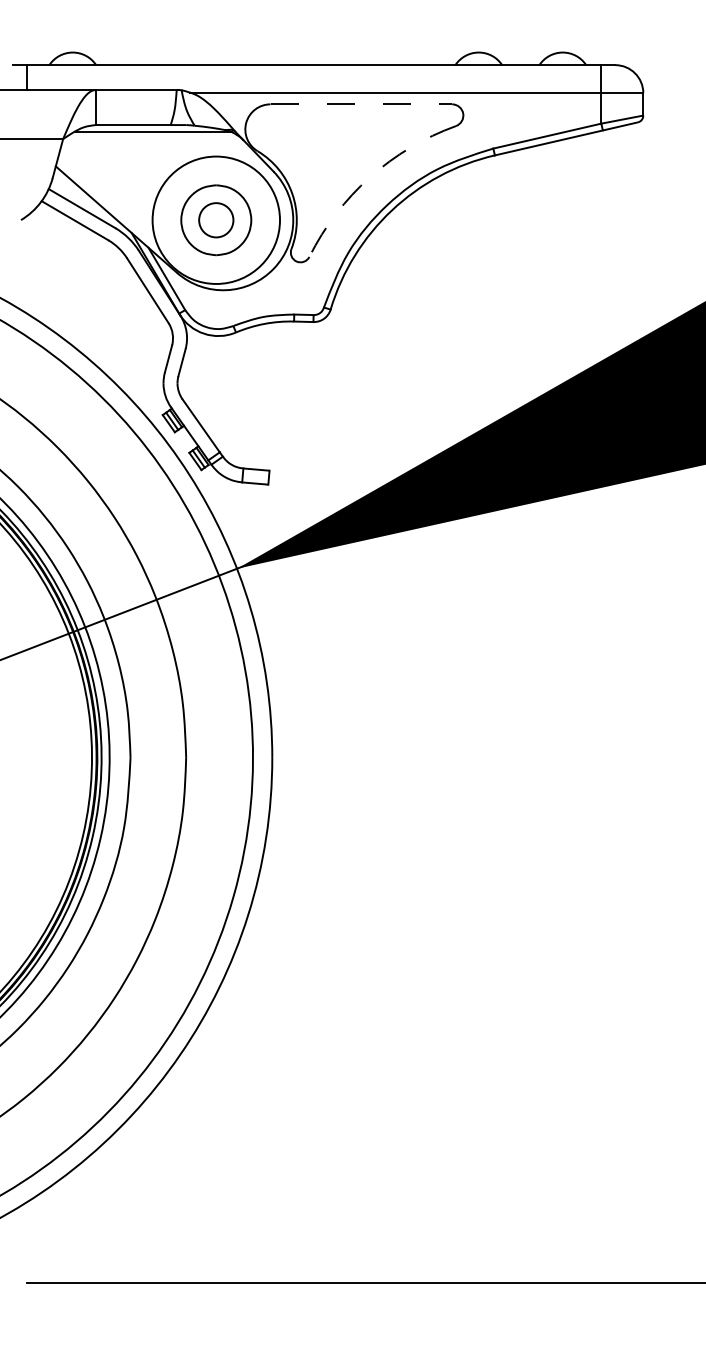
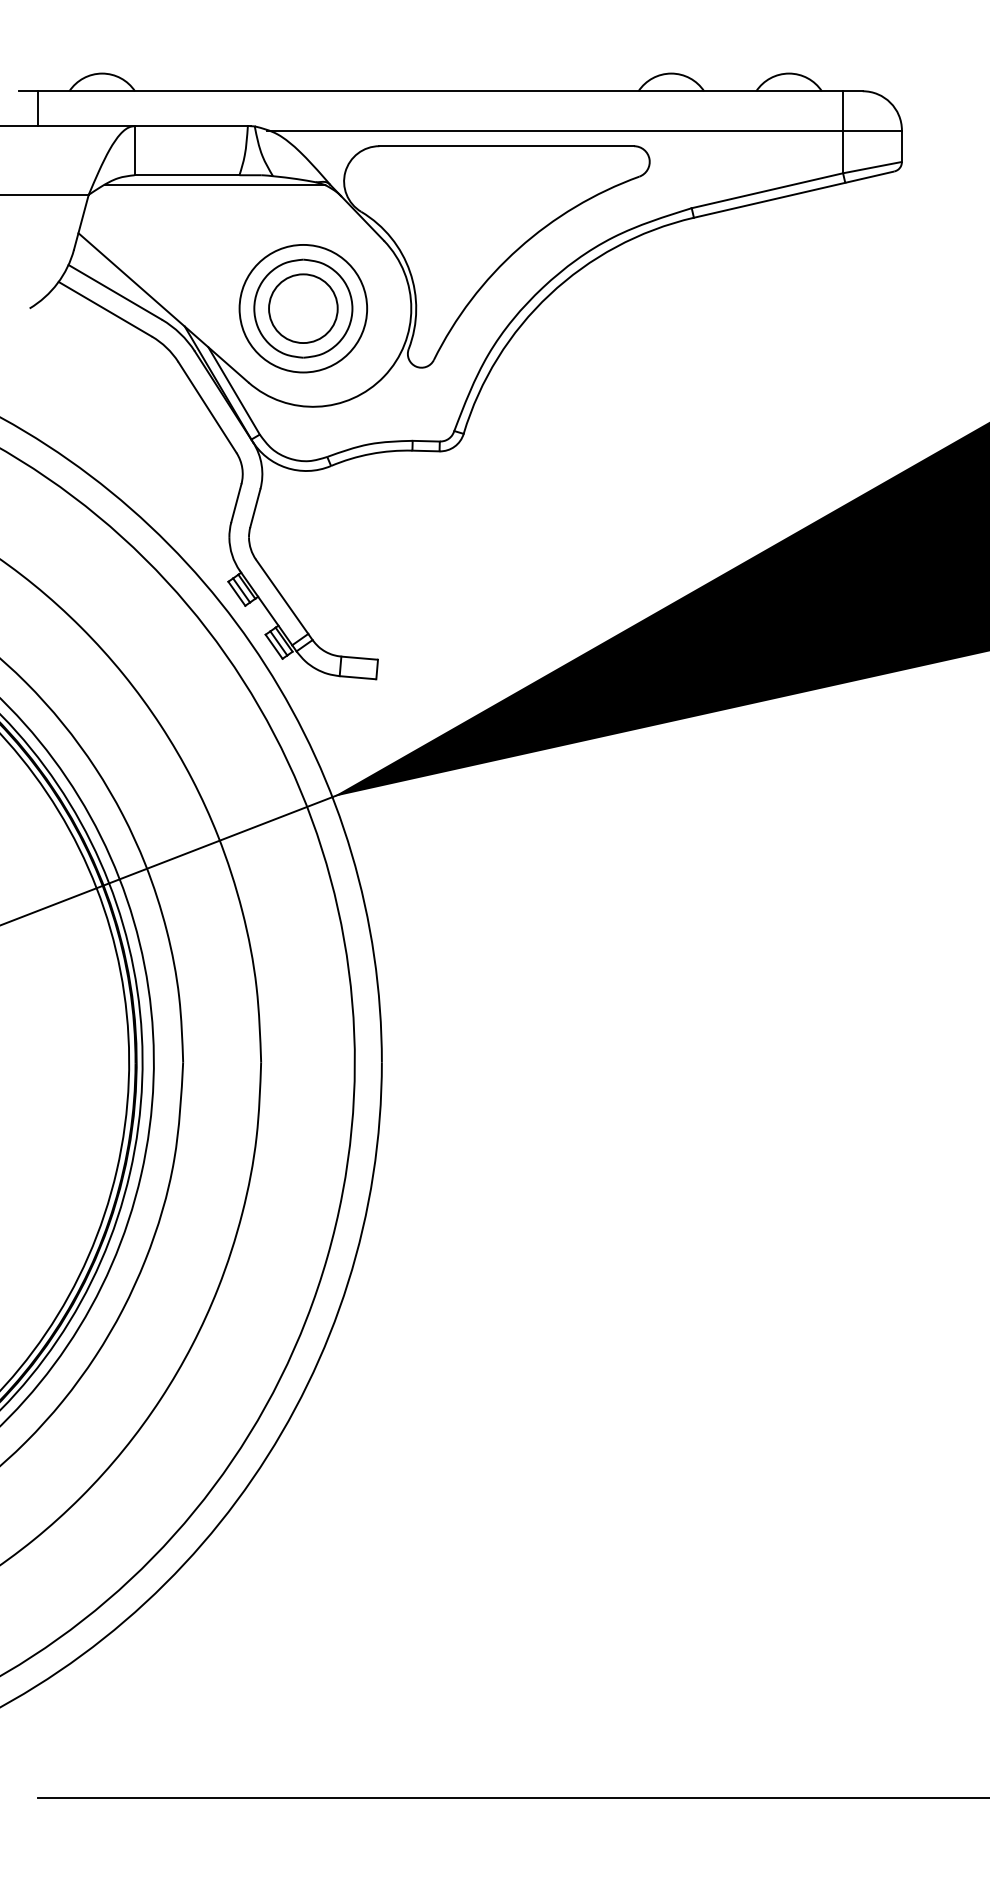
line: (361, 104) -> (507, 146), dashed -> solid
arc: (369, 177) -> (518, 248), dashed -> solid
circle: (216, 220) -> (303, 308), size x0.71
circle: (216, 220) -> (303, 308), size x1.43

